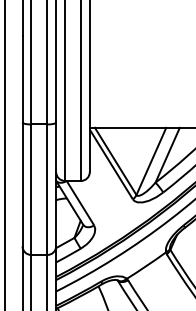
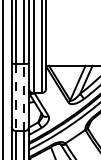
line: (31, 189) -> (16, 97), solid -> dashed
line: (47, 189) -> (24, 97), solid -> dashed

